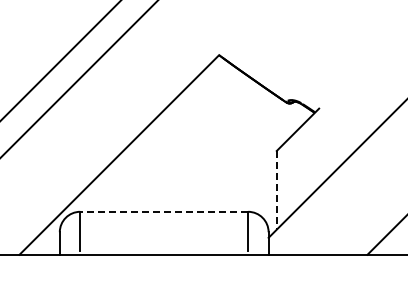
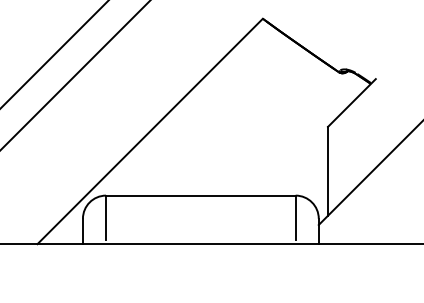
line: (276, 190) -> (327, 171), dashed -> solid
line: (164, 211) -> (201, 195), dashed -> solid

